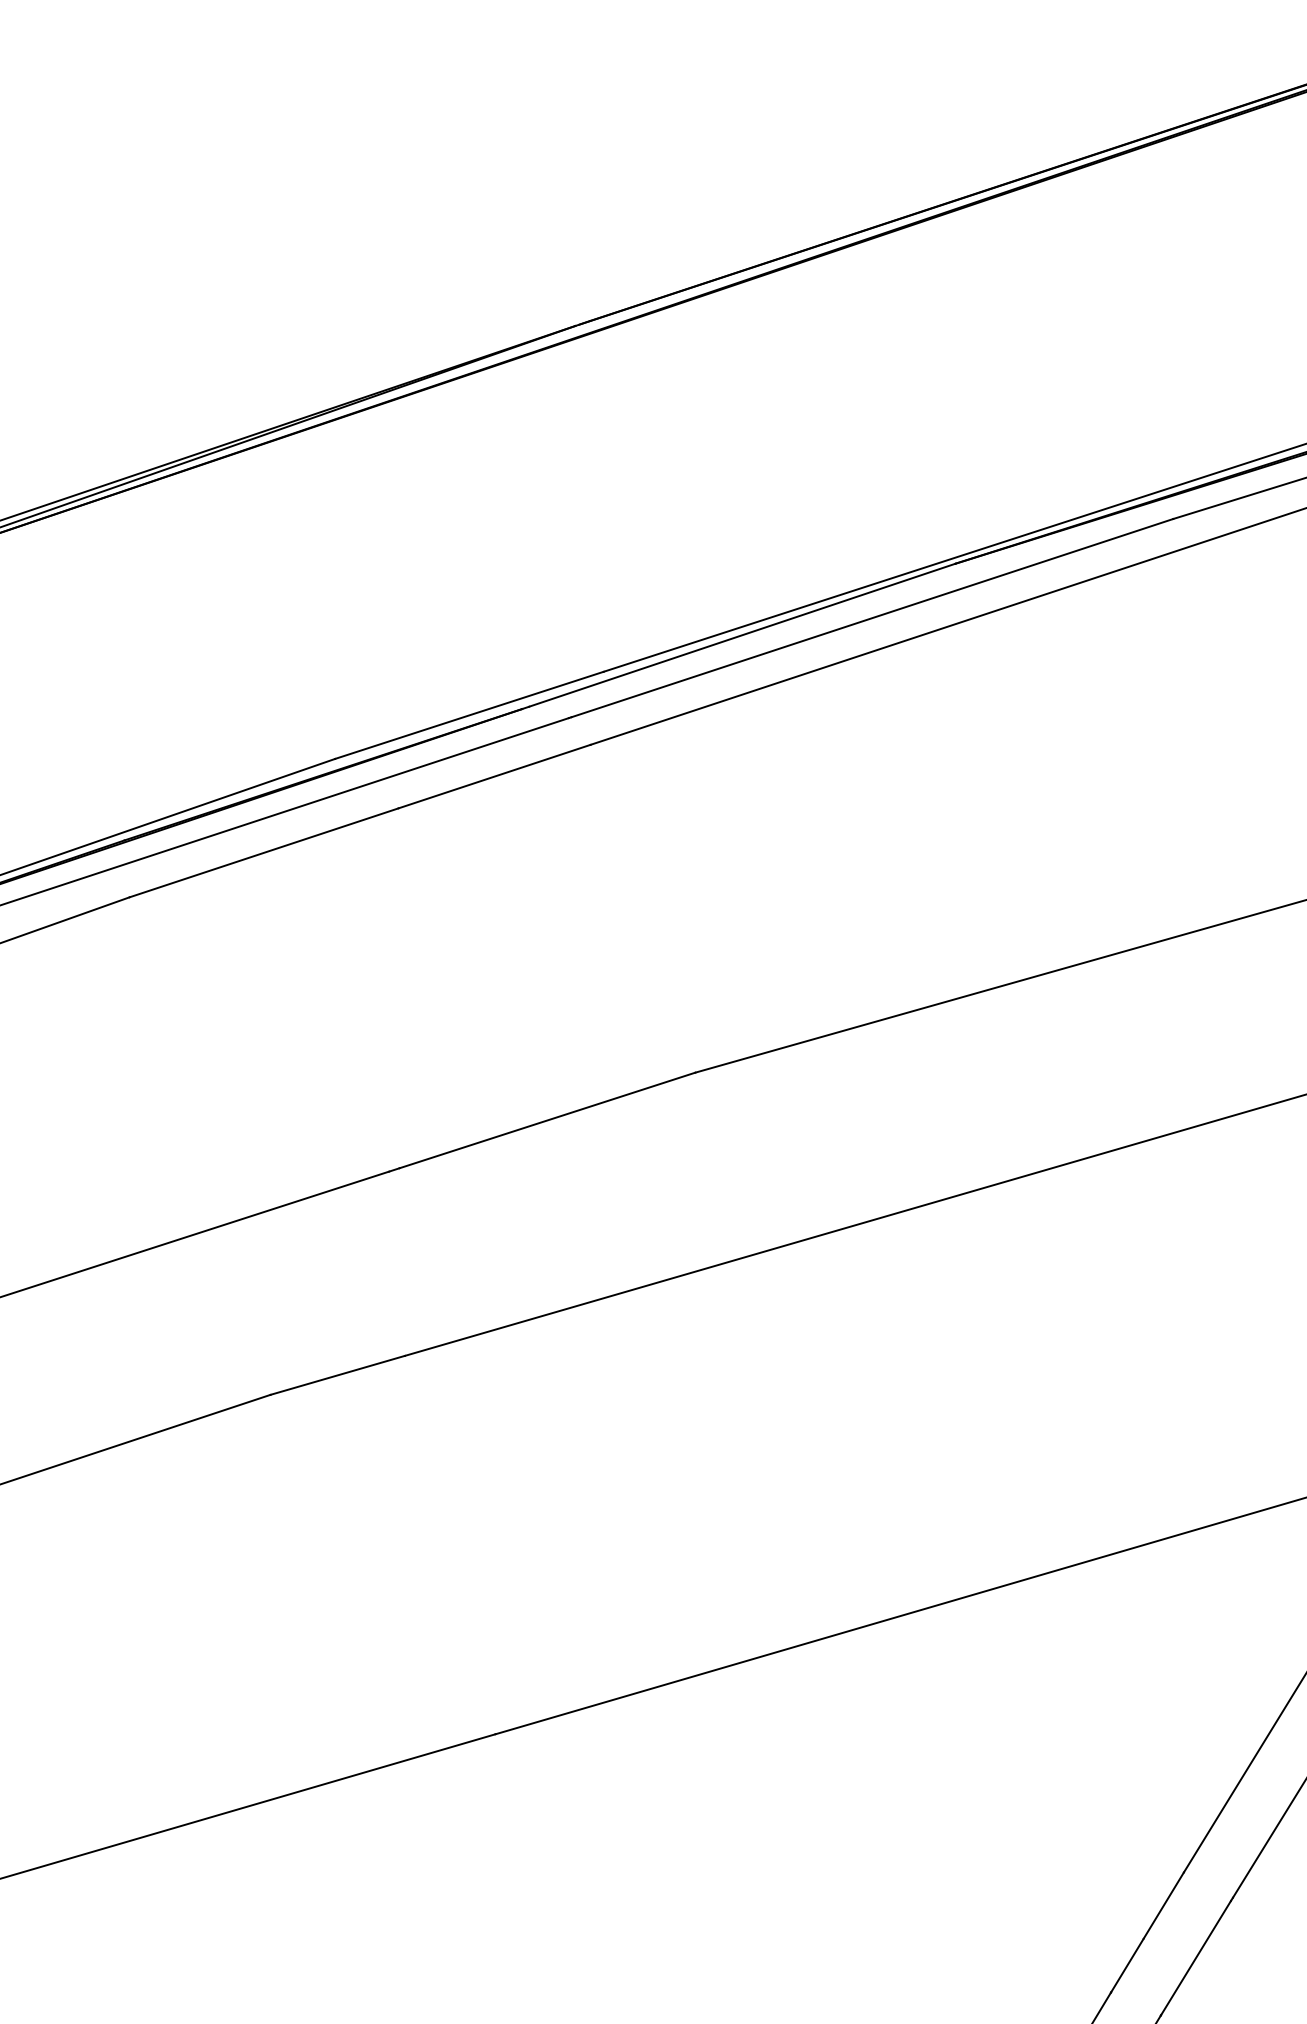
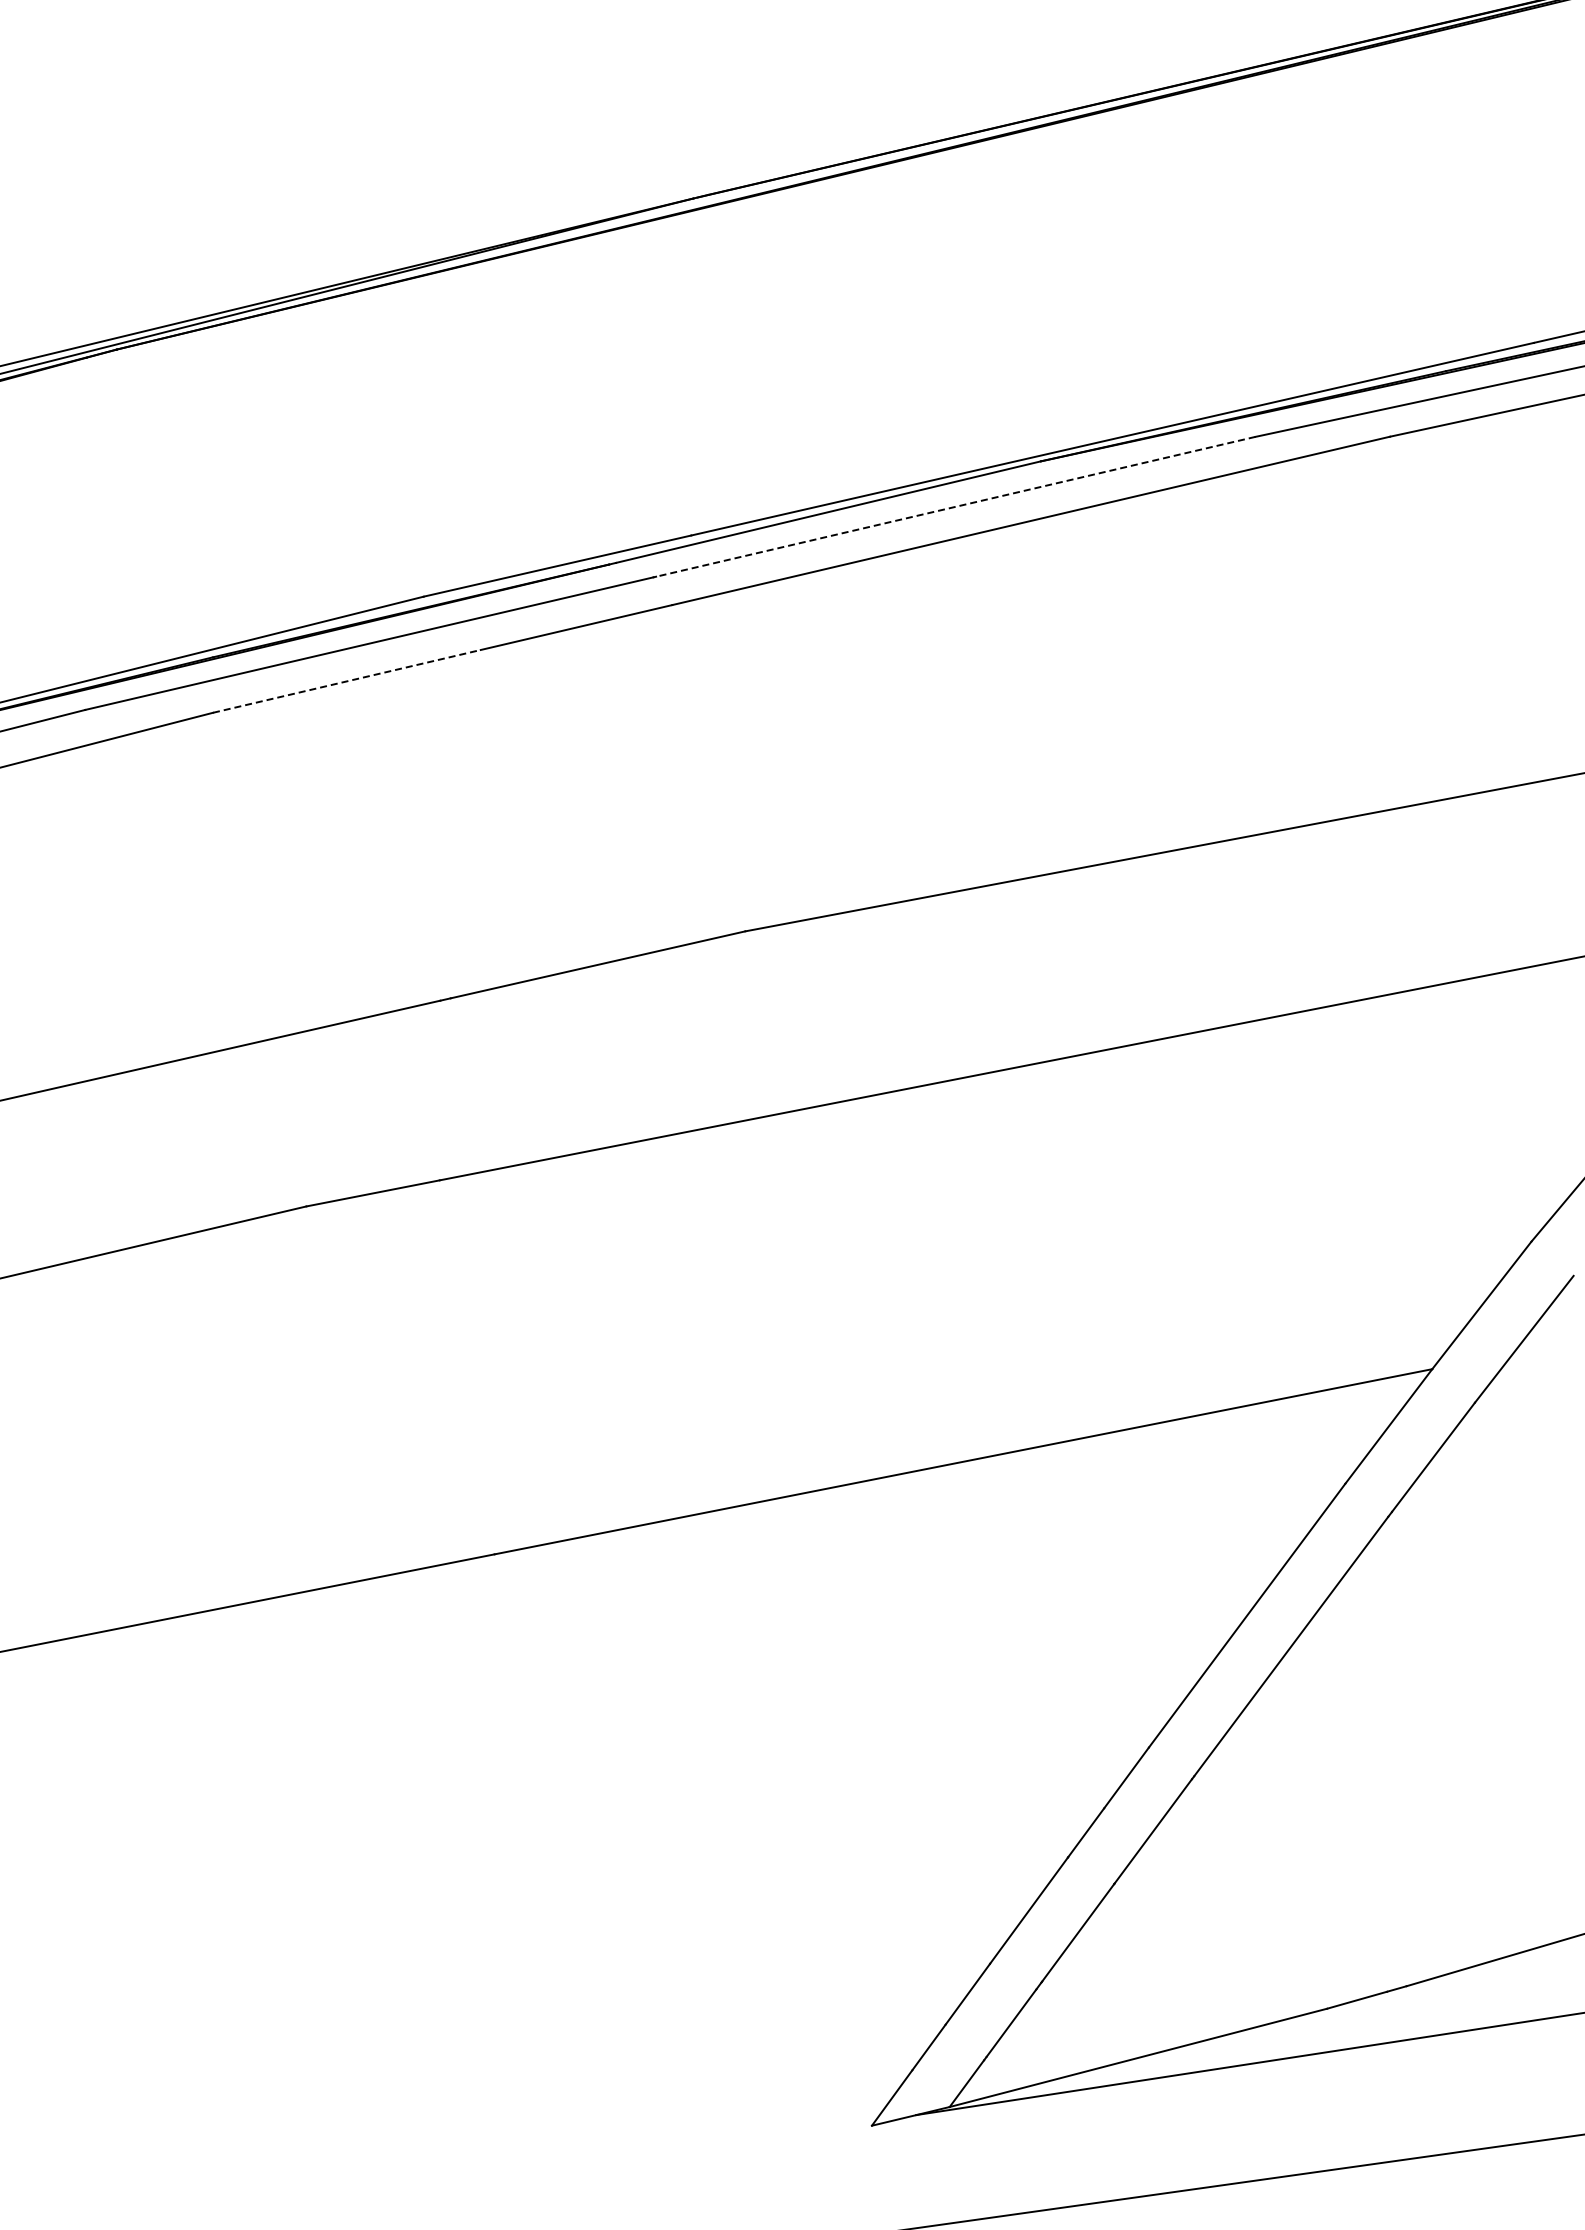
line: (872, 617) -> (955, 506), solid -> dashed
line: (263, 852) -> (346, 681), solid -> dashed

